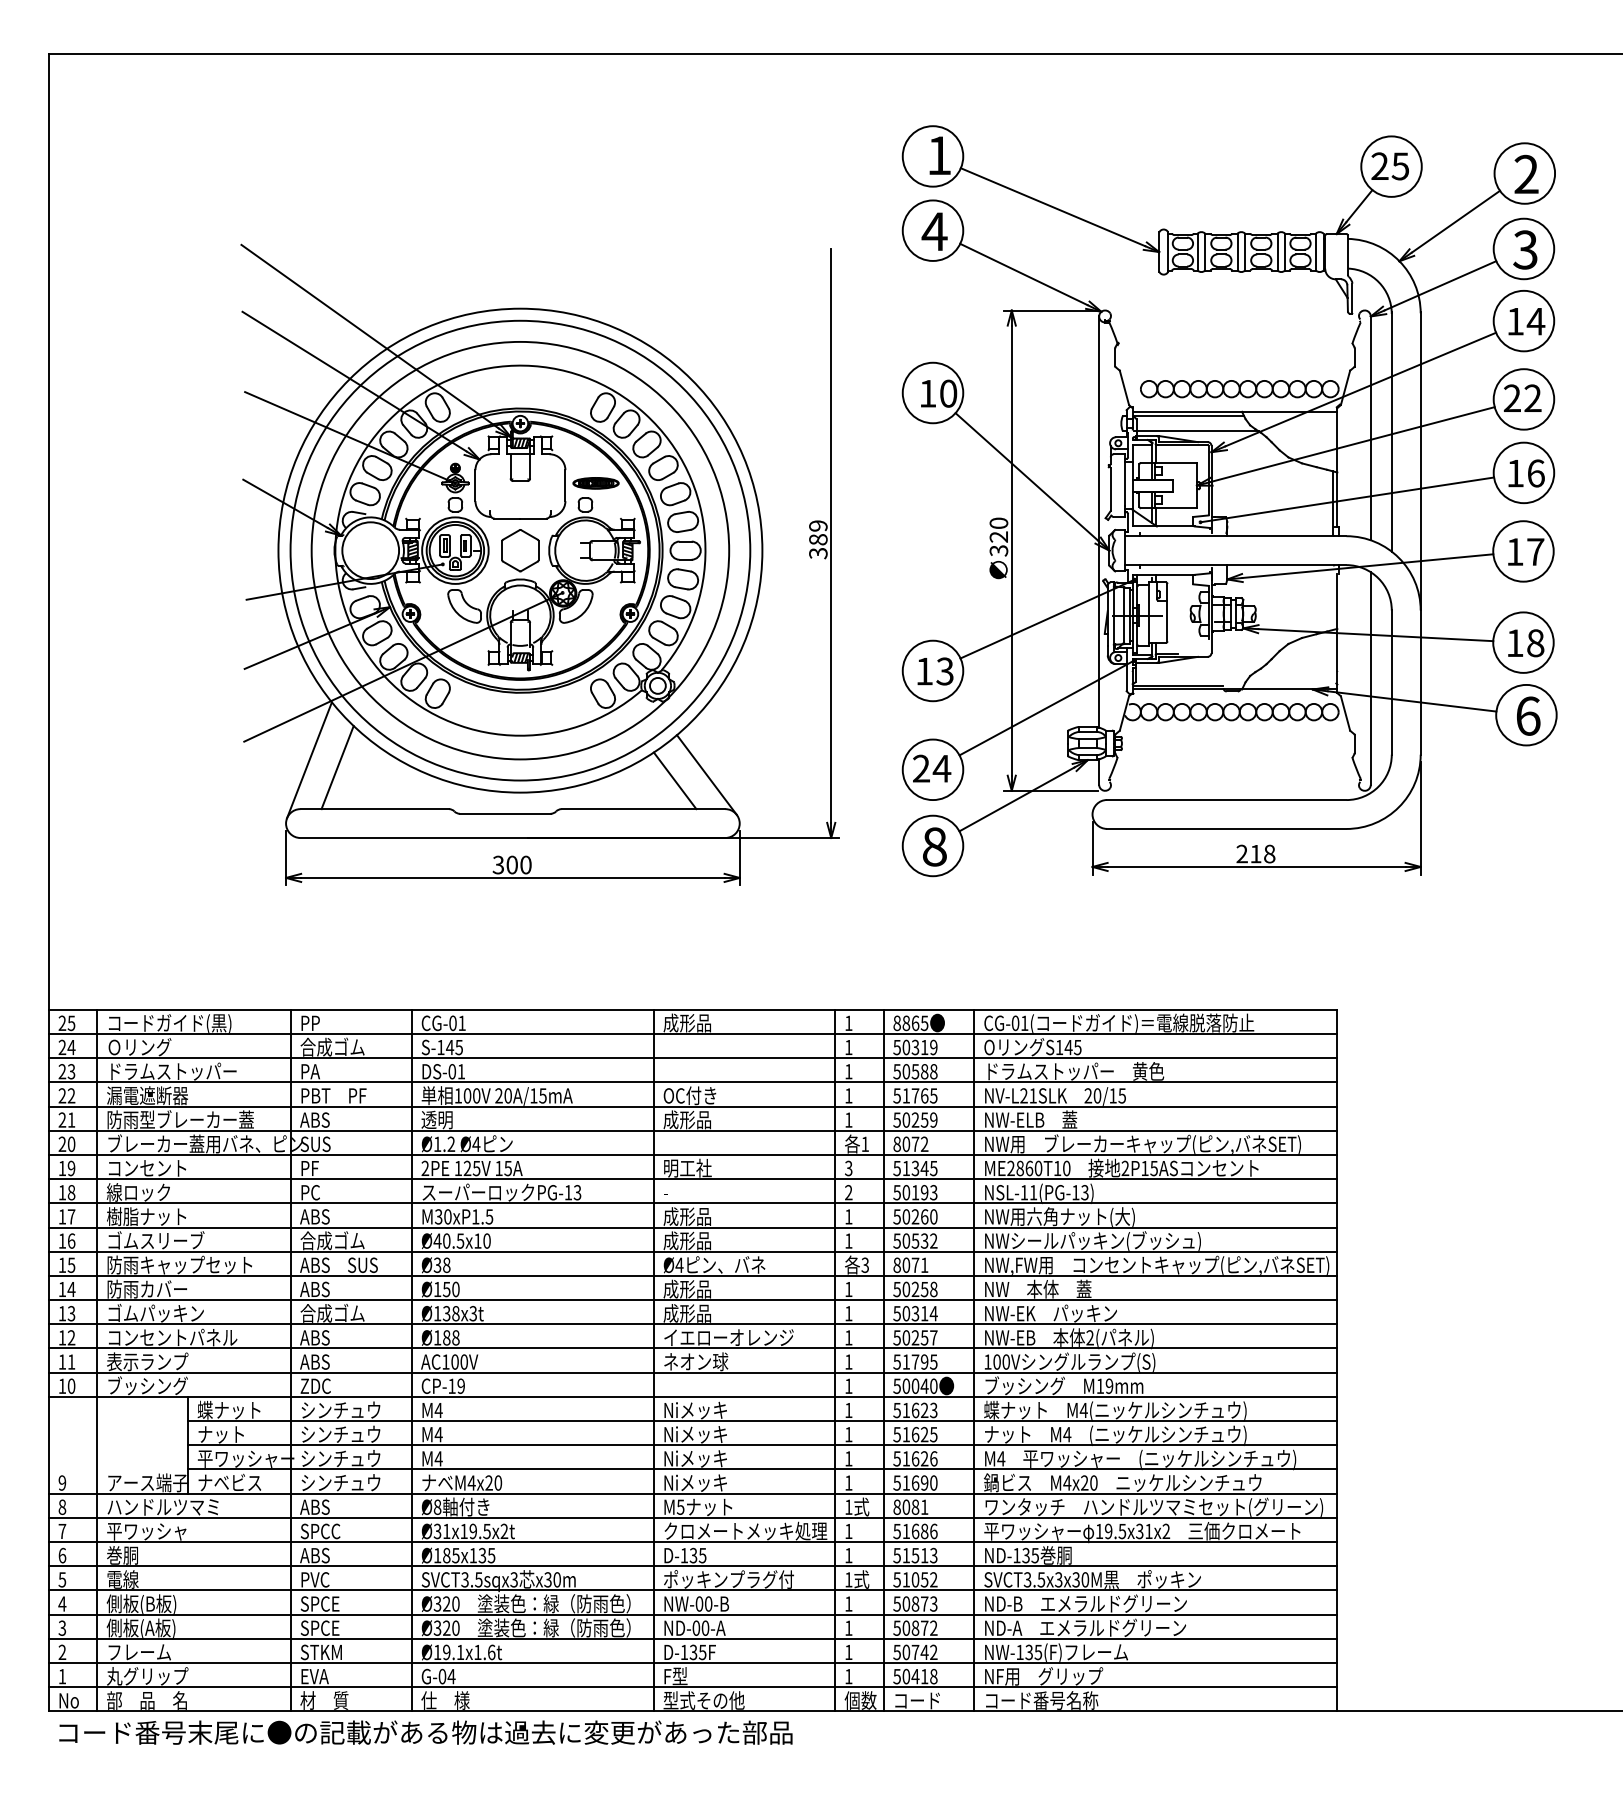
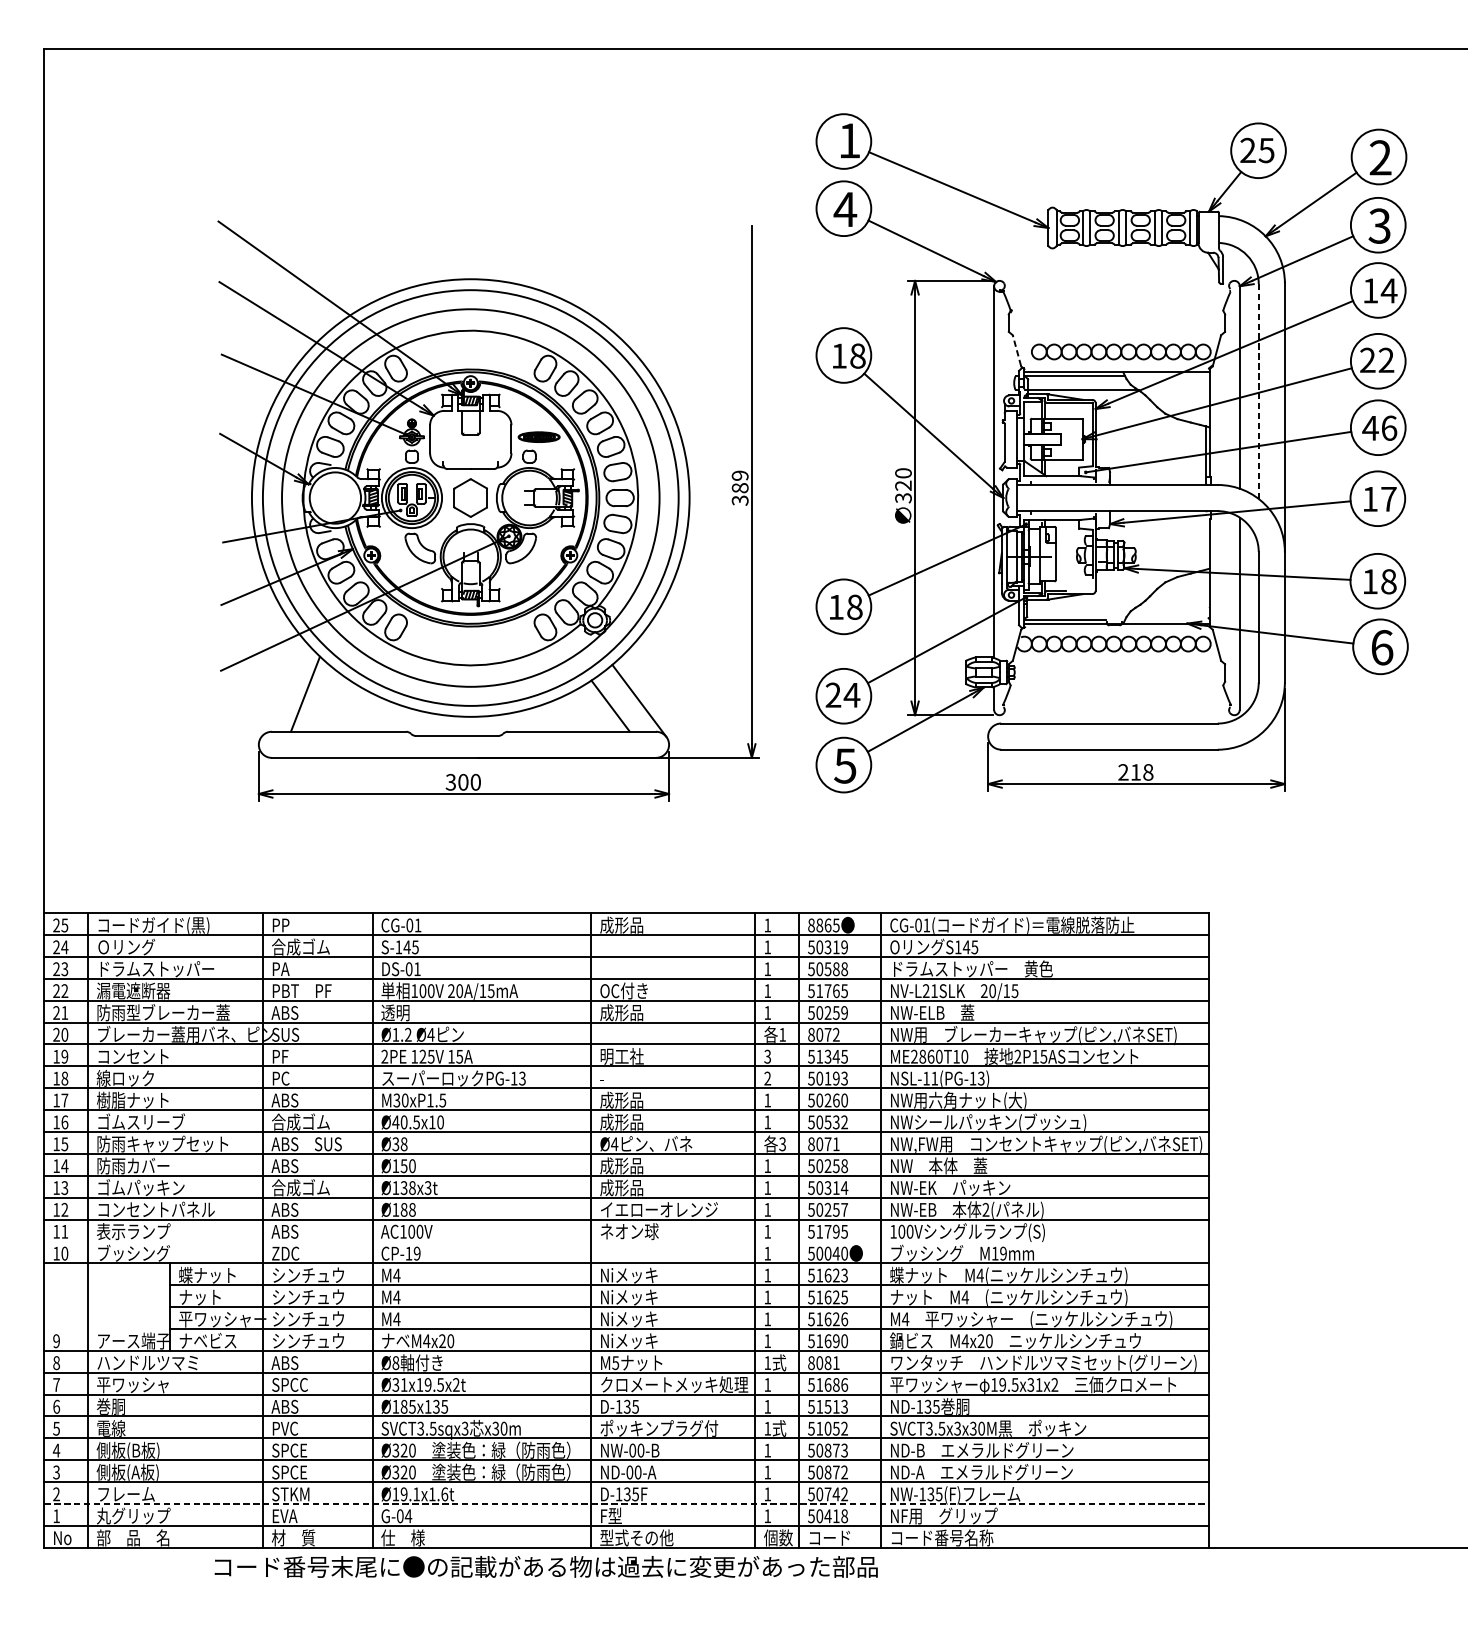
line: (1124, 387) -> (1017, 350), solid -> dashed
text: (948, 393) -> (857, 355), 10 -> 18
line: (1391, 431) -> (1258, 390), solid -> dashed
text: (1515, 473) -> (1370, 428), 16 -> 46
text: (944, 671) -> (854, 607), 13 -> 18
line: (309, 760) -> (280, 687), removed
text: (934, 846) -> (845, 765), 8 -> 5
line: (692, 1372) -> (626, 1241), removed
line: (693, 1663) -> (627, 1504), solid -> dashed
text: (425, 1732) -> (545, 1566), moved

